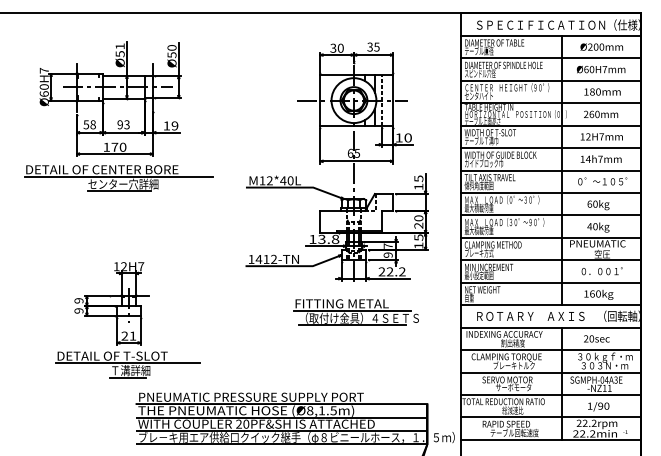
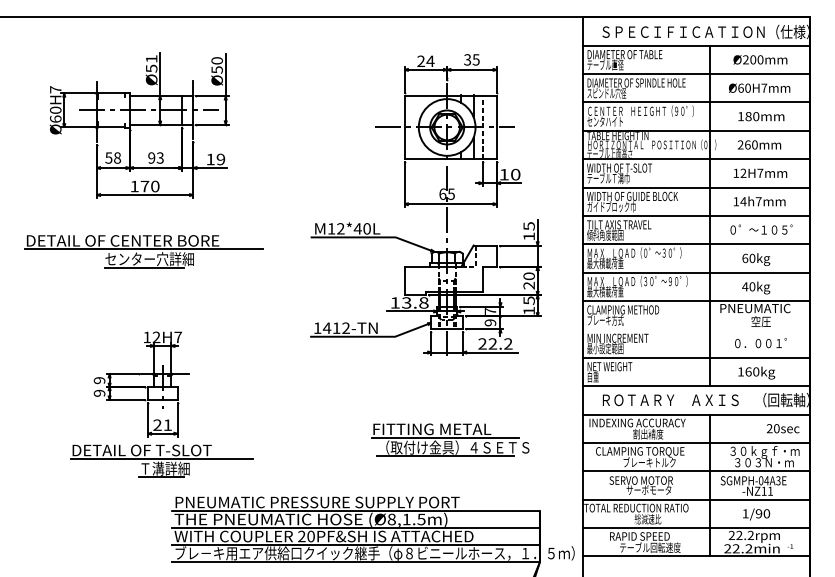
text: (336, 48) -> (425, 61), 30 -> 24
part: (118, 178) -> (143, 251), moved
line: (550, 260) -> (695, 329), removed
part: (356, 311) -> (450, 439), moved
text: (596, 338) -> (782, 428), moved

